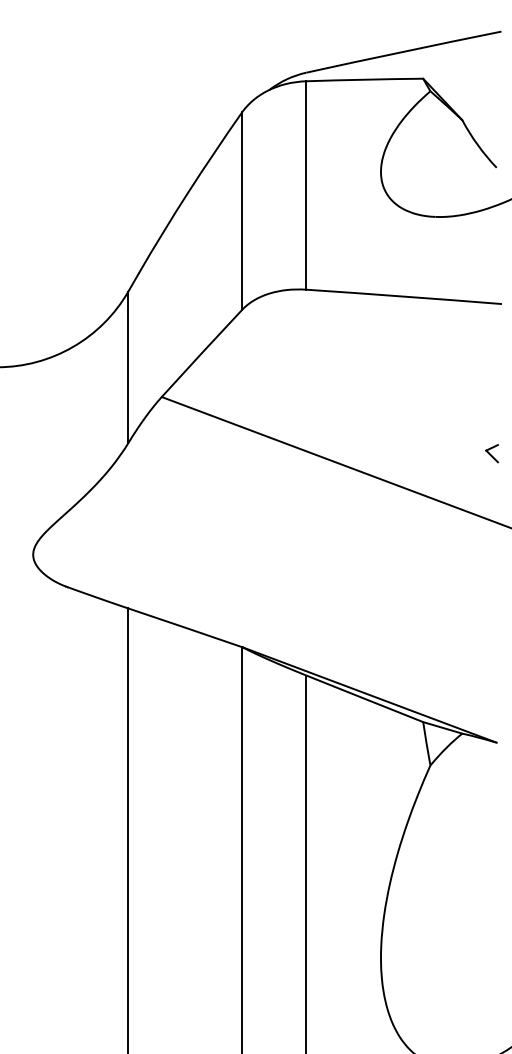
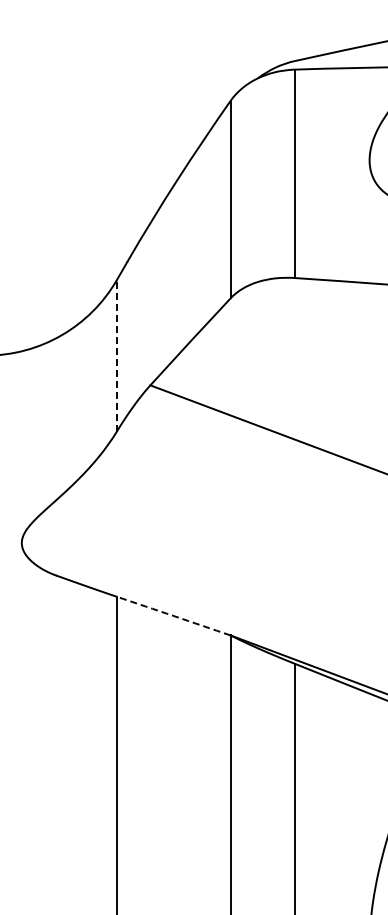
line: (128, 367) -> (117, 355), solid -> dashed
arc: (185, 627) -> (174, 615), solid -> dashed

